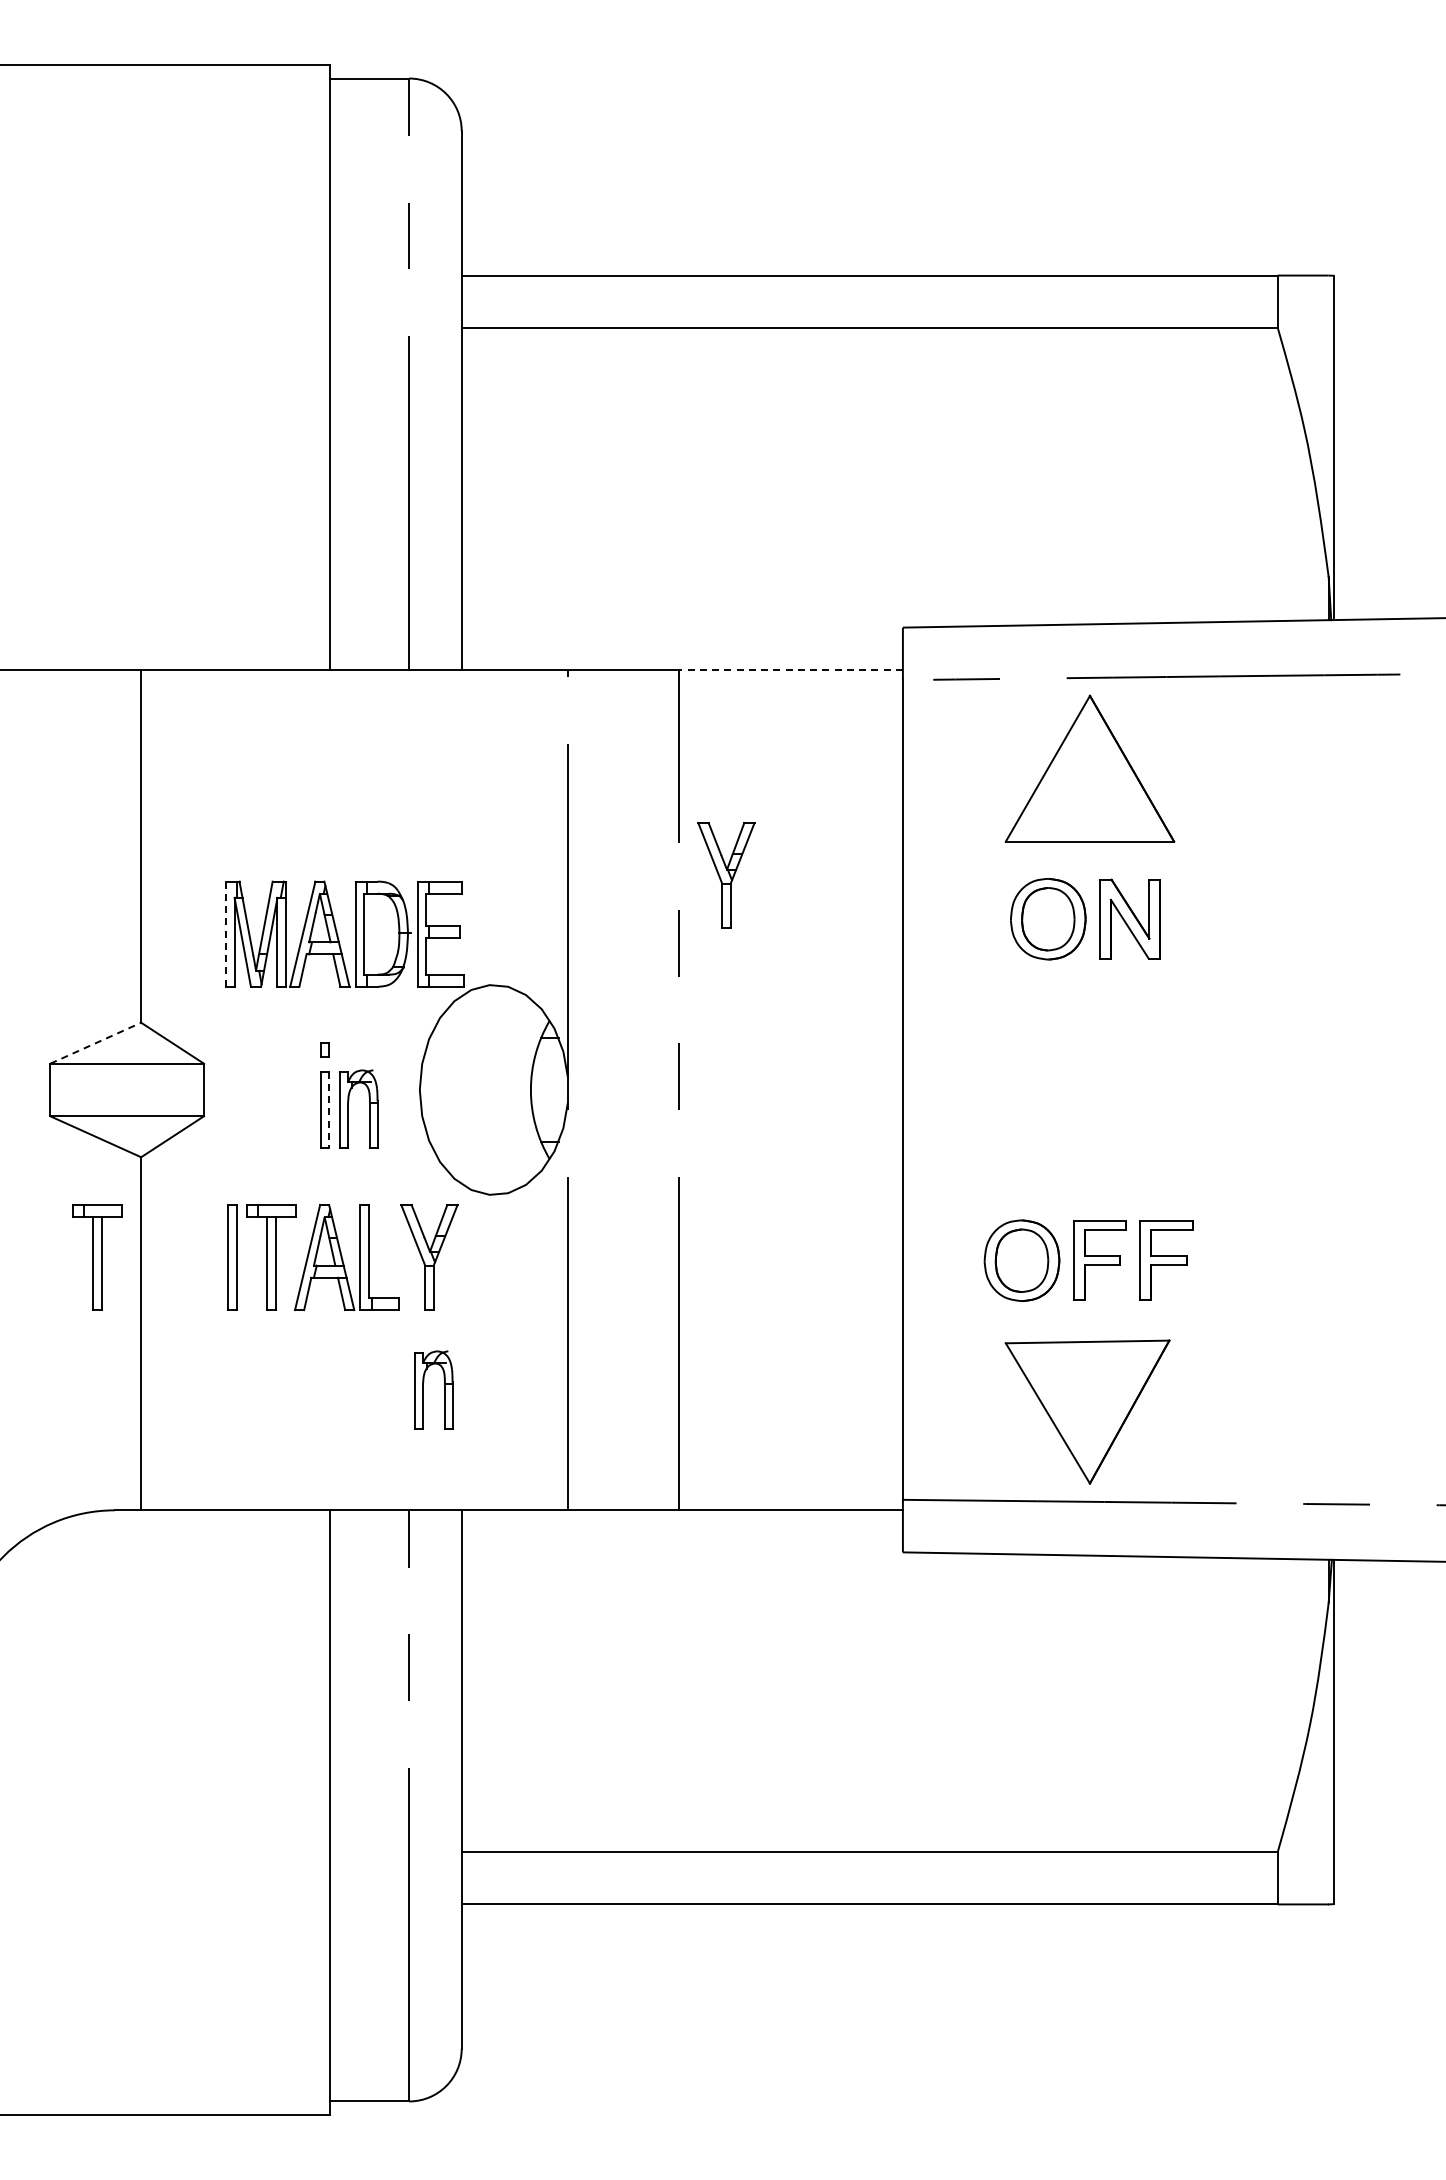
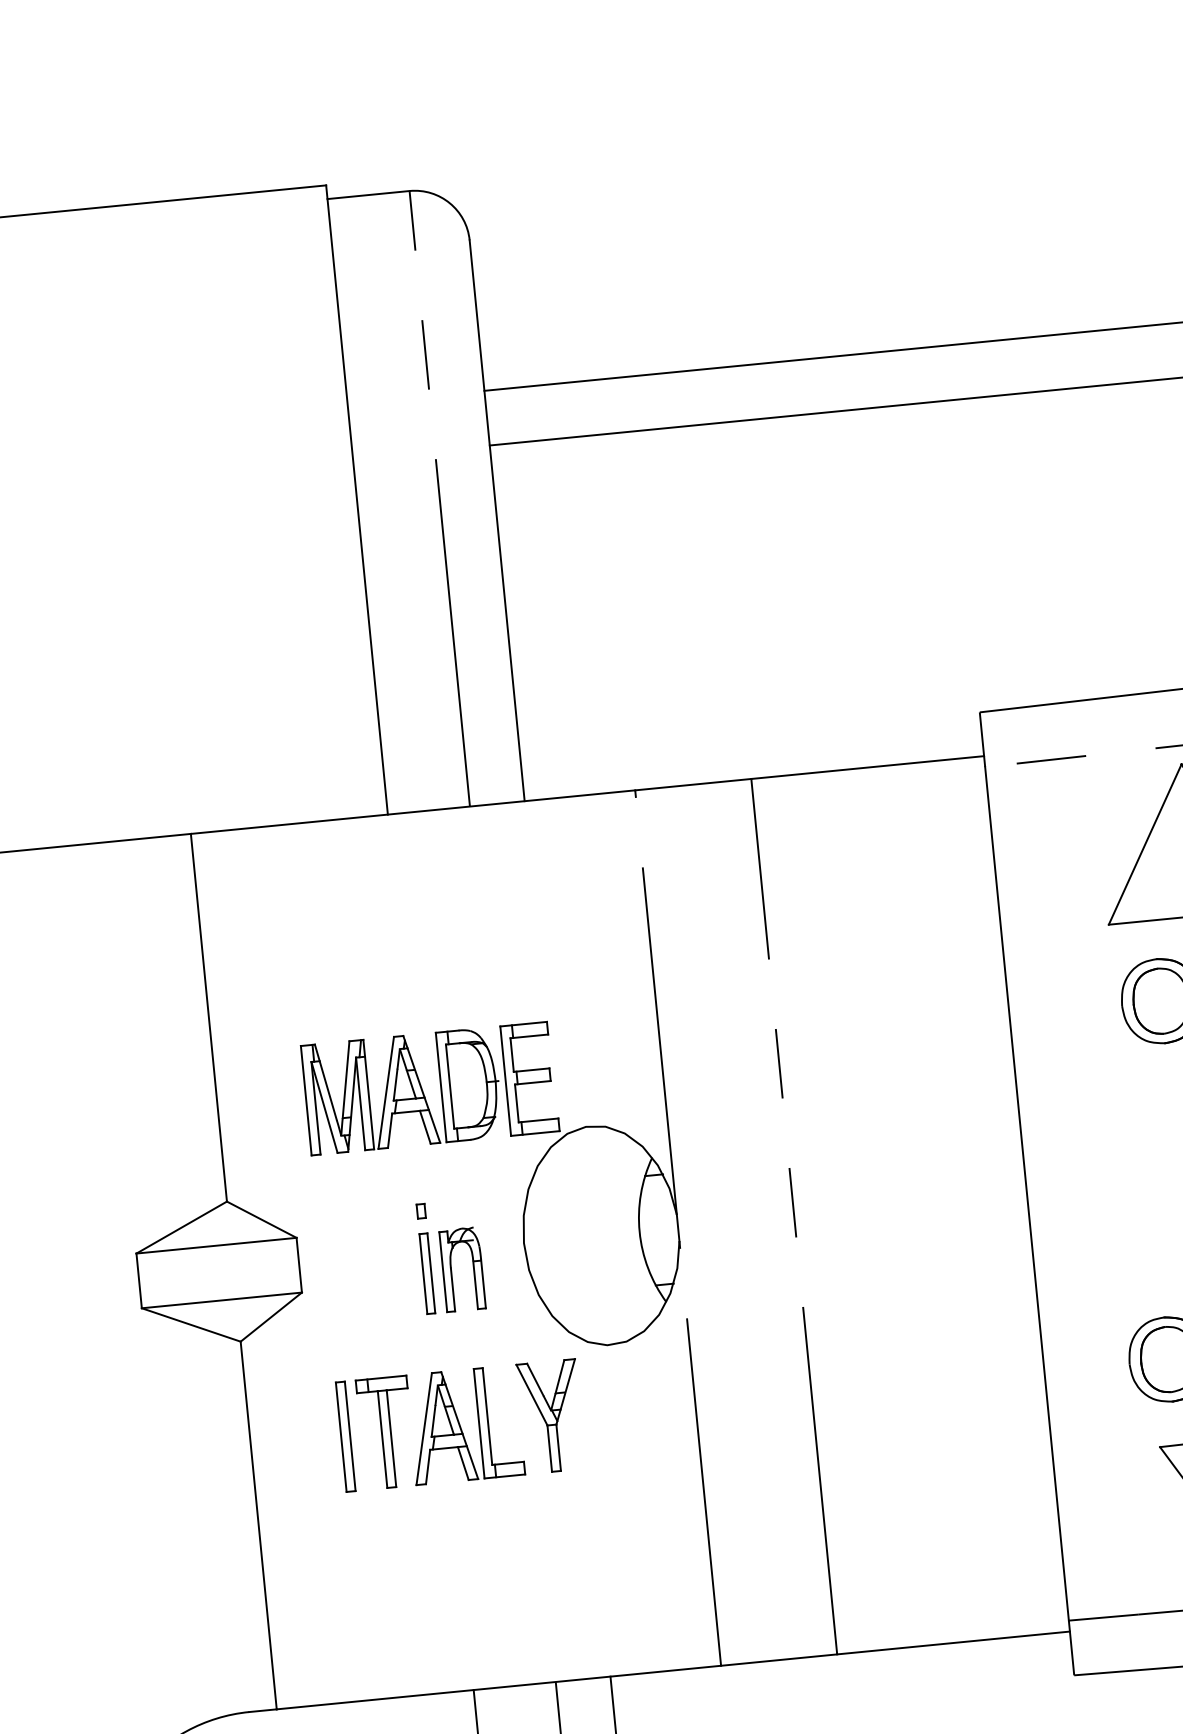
line: (791, 669) -> (868, 767), dashed -> solid
part: (726, 875) -> (821, 988), removed
line: (226, 934) -> (306, 1101), dashed -> solid
line: (95, 1043) -> (181, 1227), dashed -> solid
line: (328, 1110) -> (430, 1273), dashed -> solid
part: (97, 1257) -> (205, 1450), removed
part: (423, 1389) -> (558, 1554), removed

